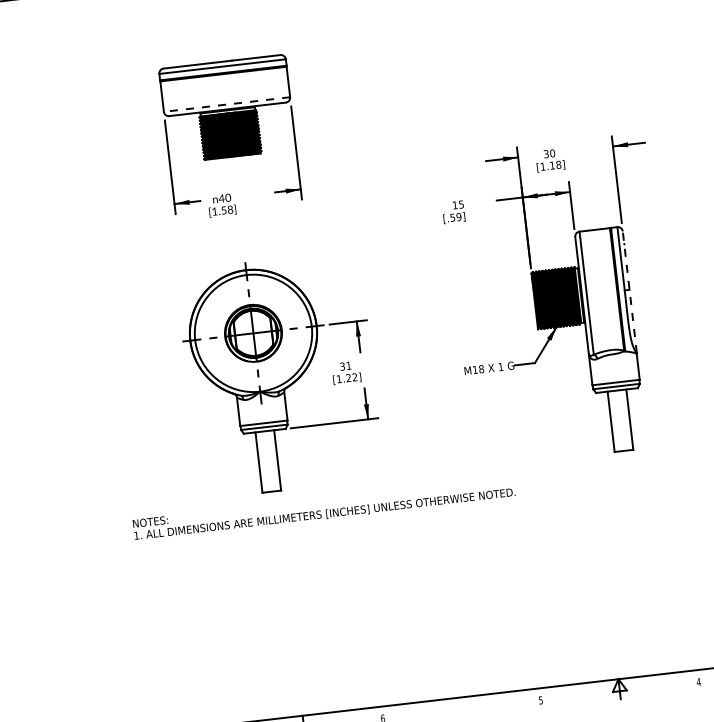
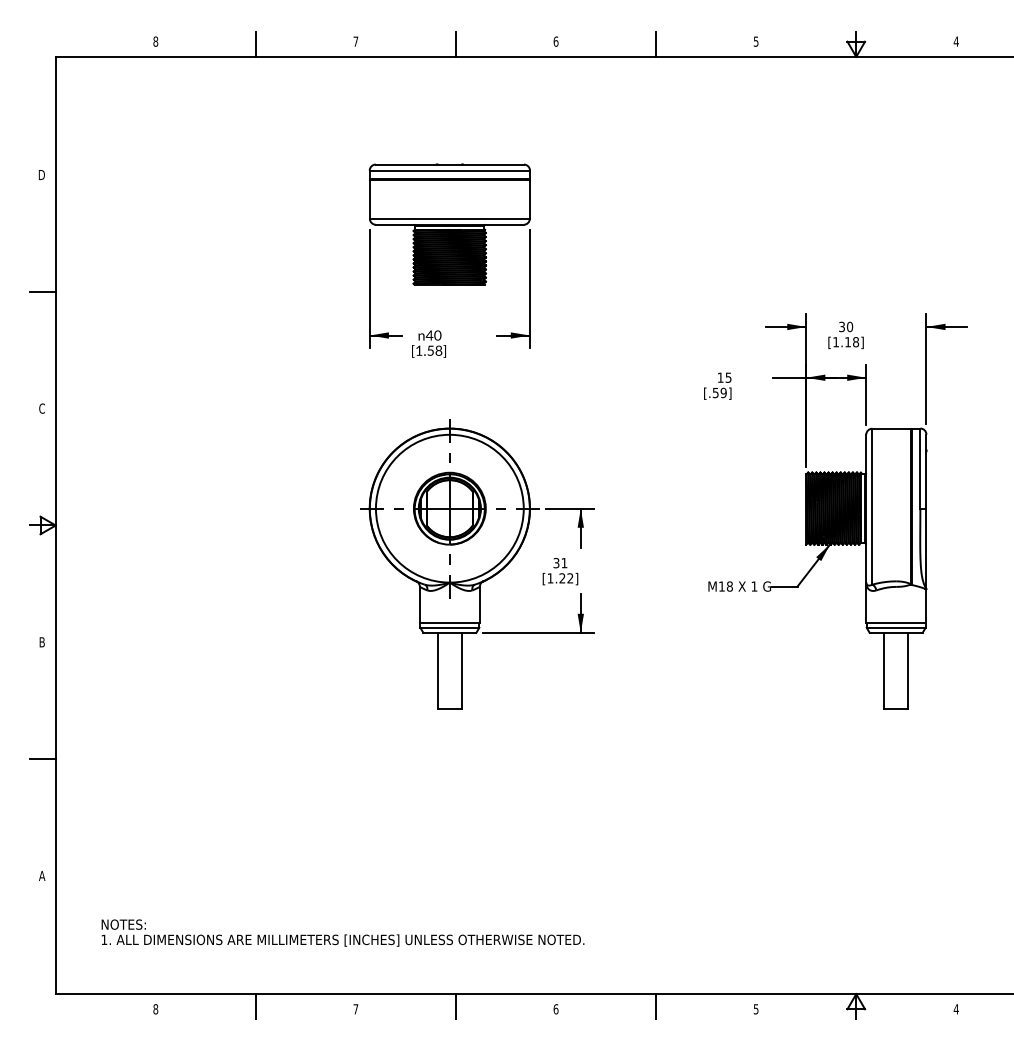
line: (226, 104) -> (449, 218), dashed -> solid
line: (629, 292) -> (926, 511), dashed -> solid
text: (323, 508) -> (342, 932), moved
line: (461, 707) -> (656, 1006), added

